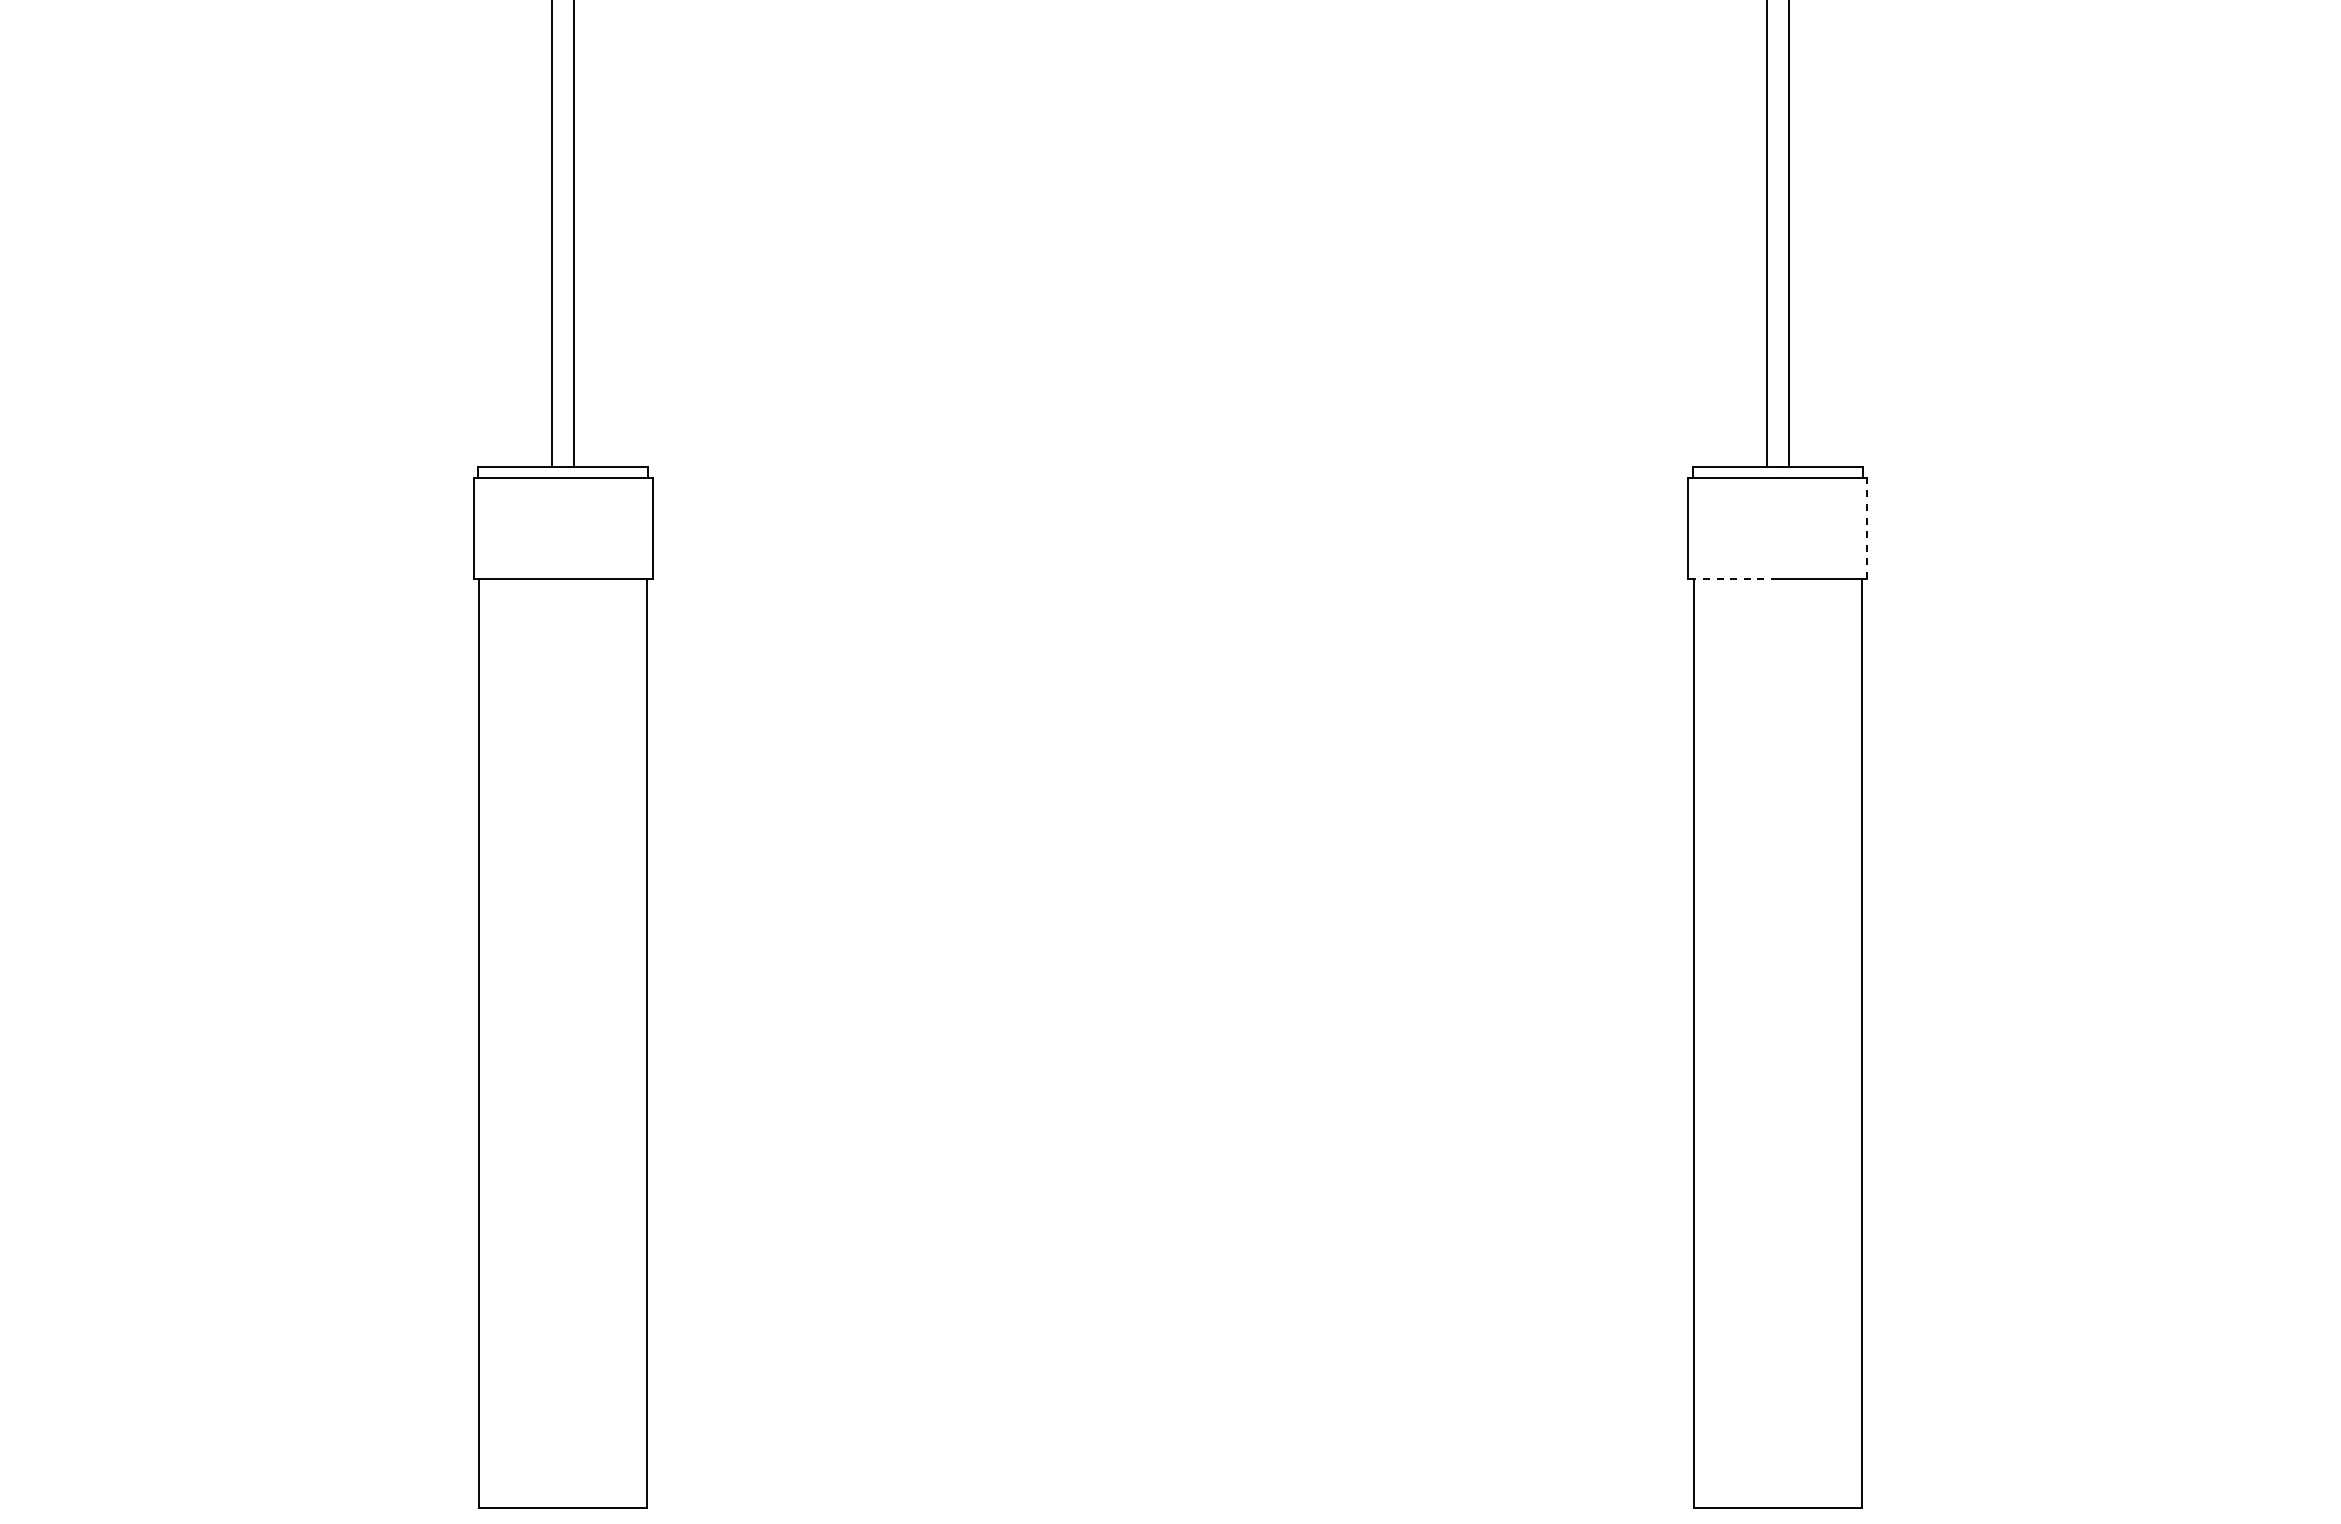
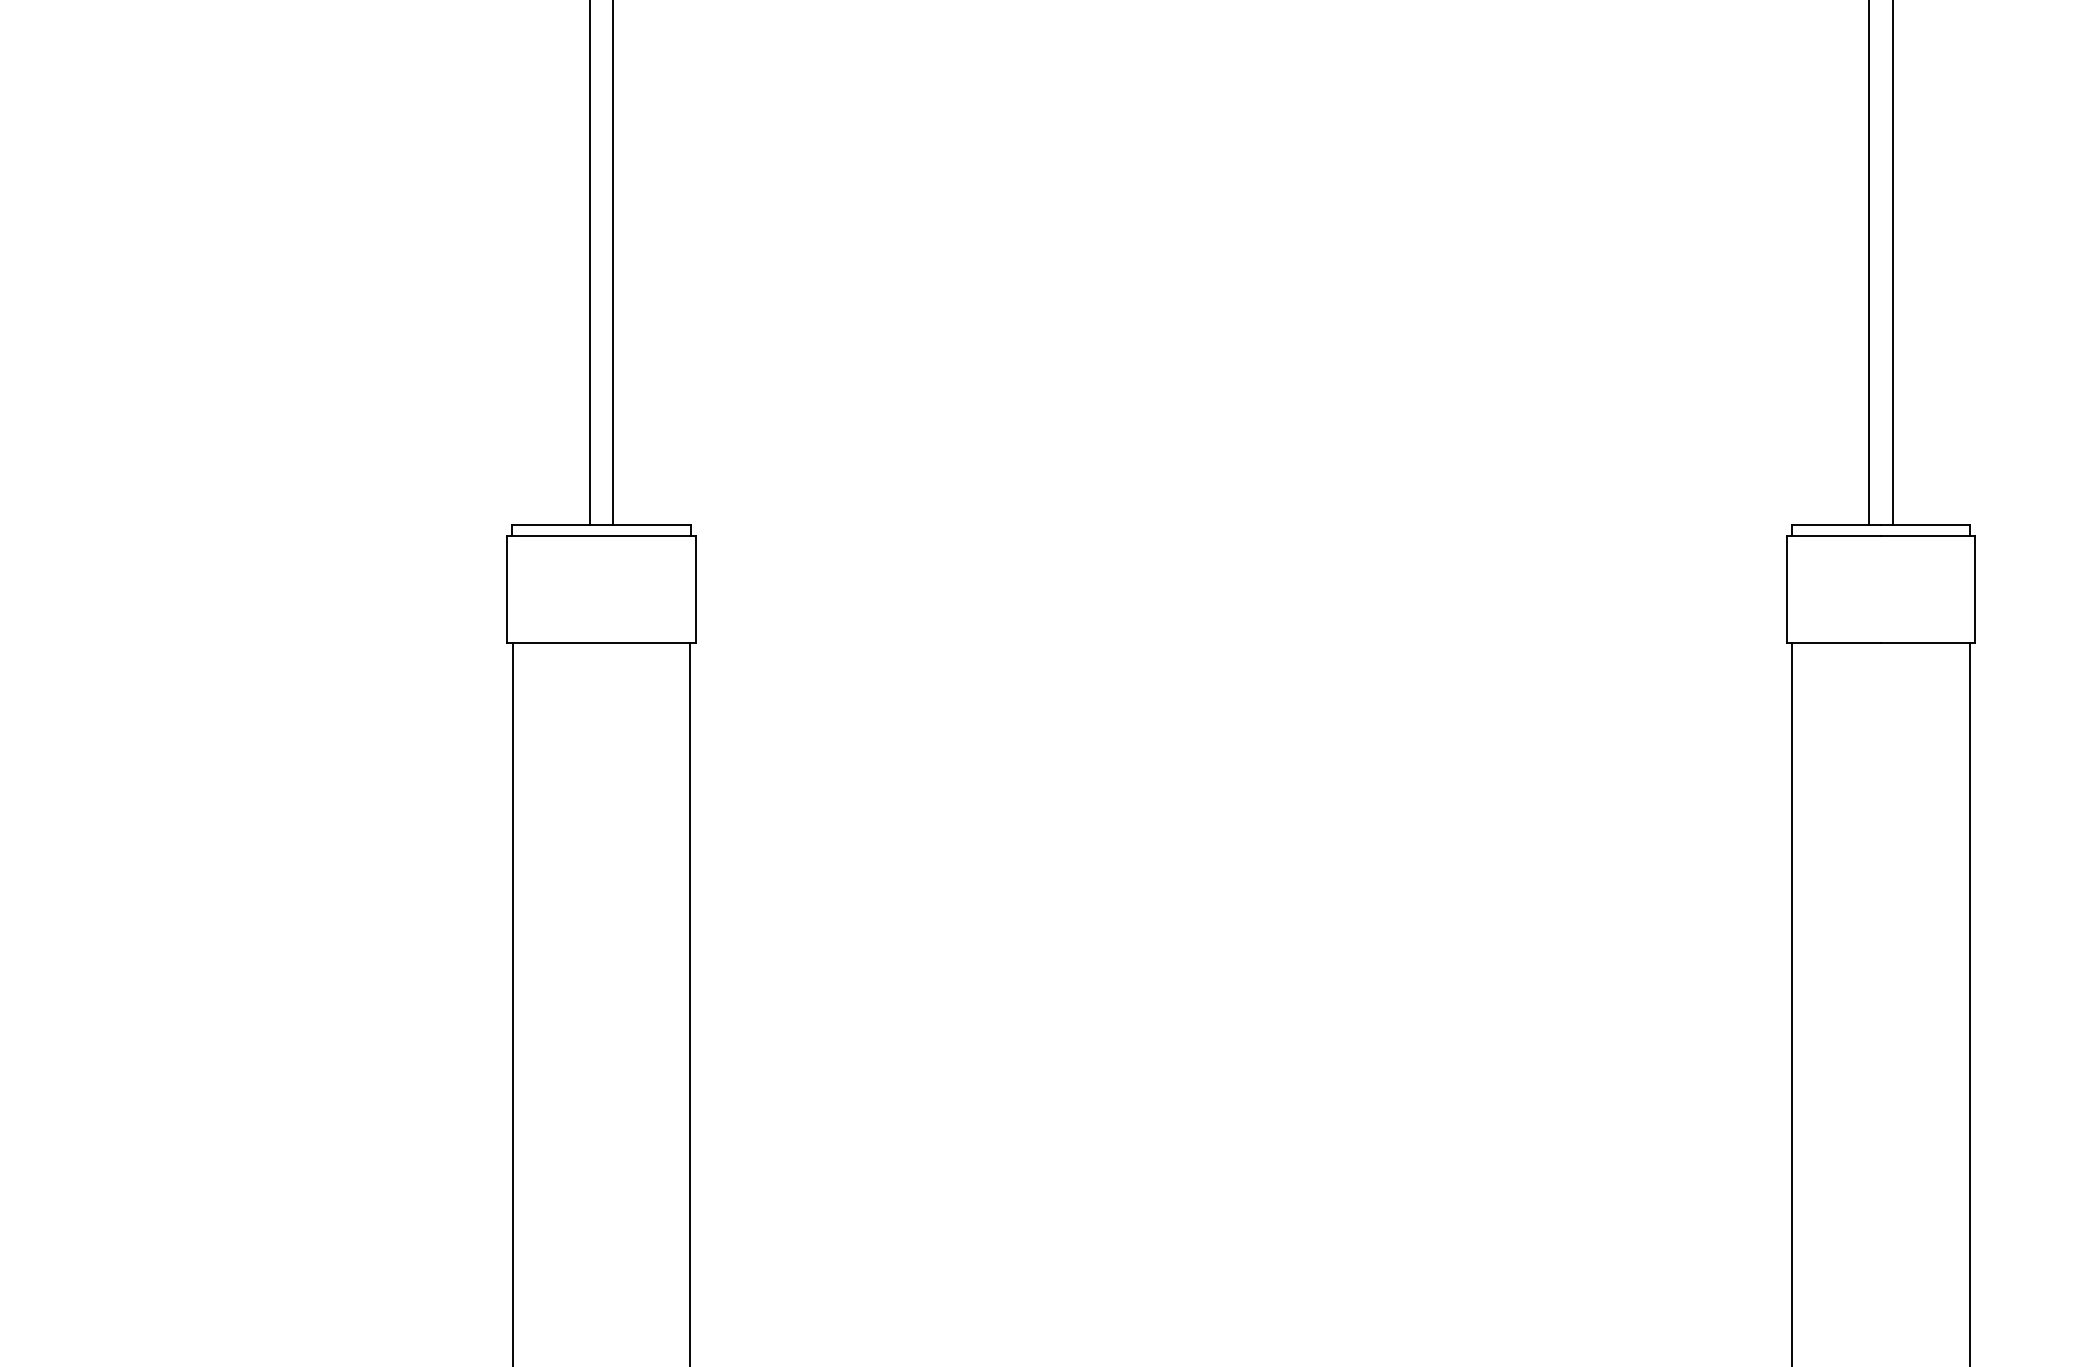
line: (1867, 528) -> (1975, 589), dashed -> solid
line: (1733, 578) -> (1834, 642), dashed -> solid

